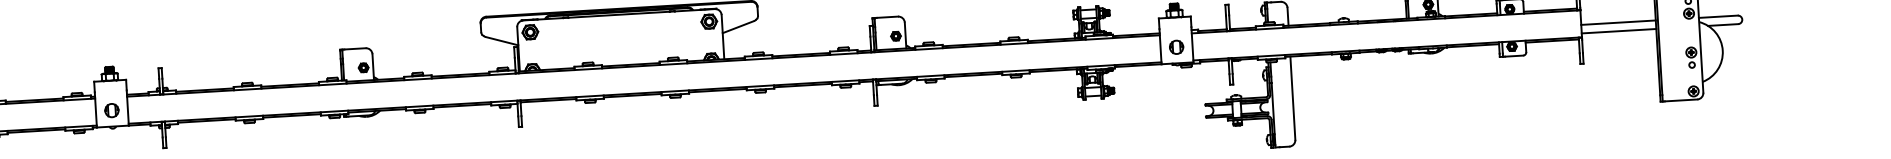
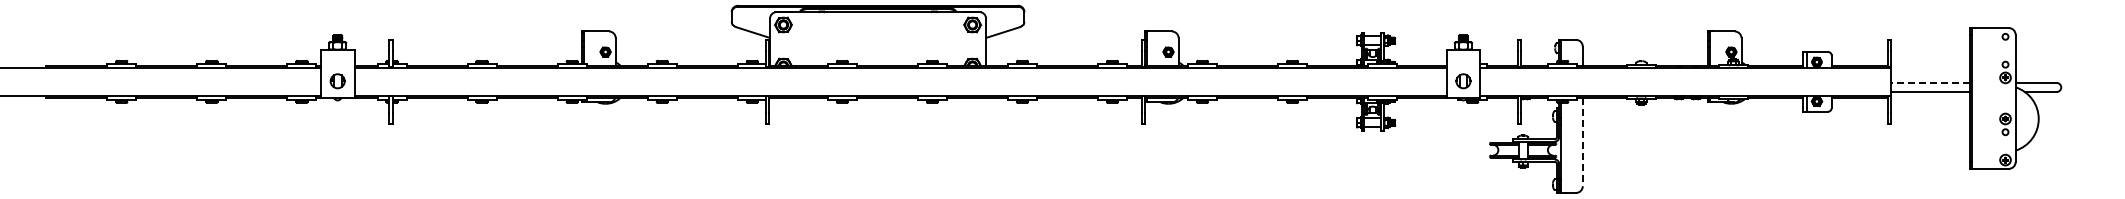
line: (1618, 22) -> (1930, 82), solid -> dashed
line: (1292, 98) -> (1582, 142), solid -> dashed

